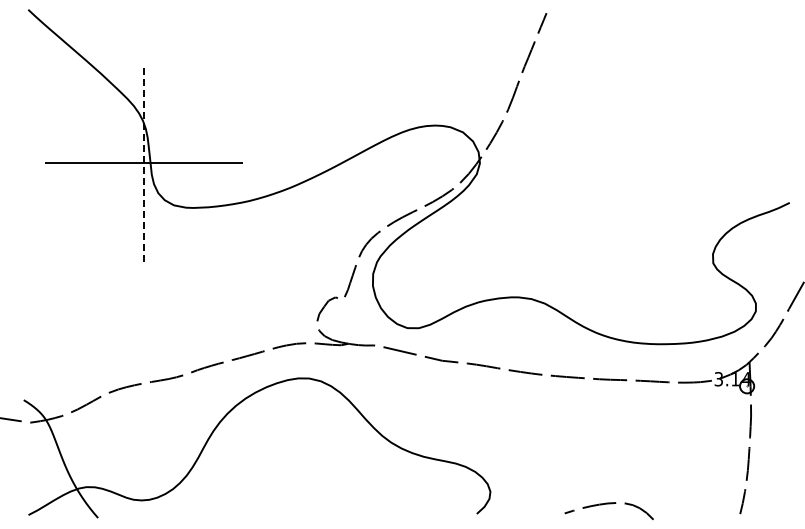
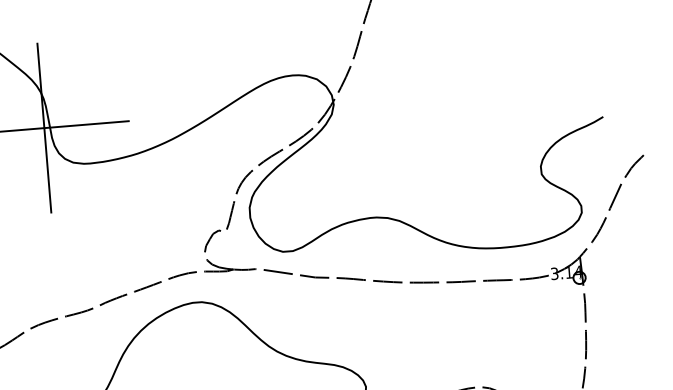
line: (143, 162) -> (44, 127), dashed -> solid

